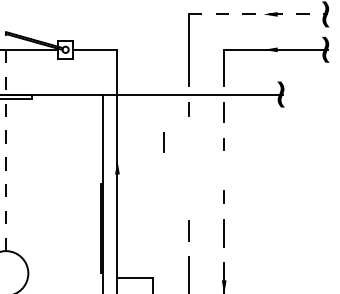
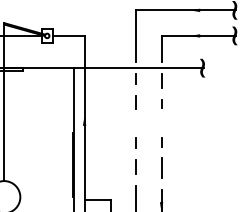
line: (258, 14) -> (186, 10), dashed -> solid
line: (6, 142) -> (4, 102), dashed -> solid
line: (163, 142) -> (135, 102), moved
line: (188, 197) -> (135, 142), added

